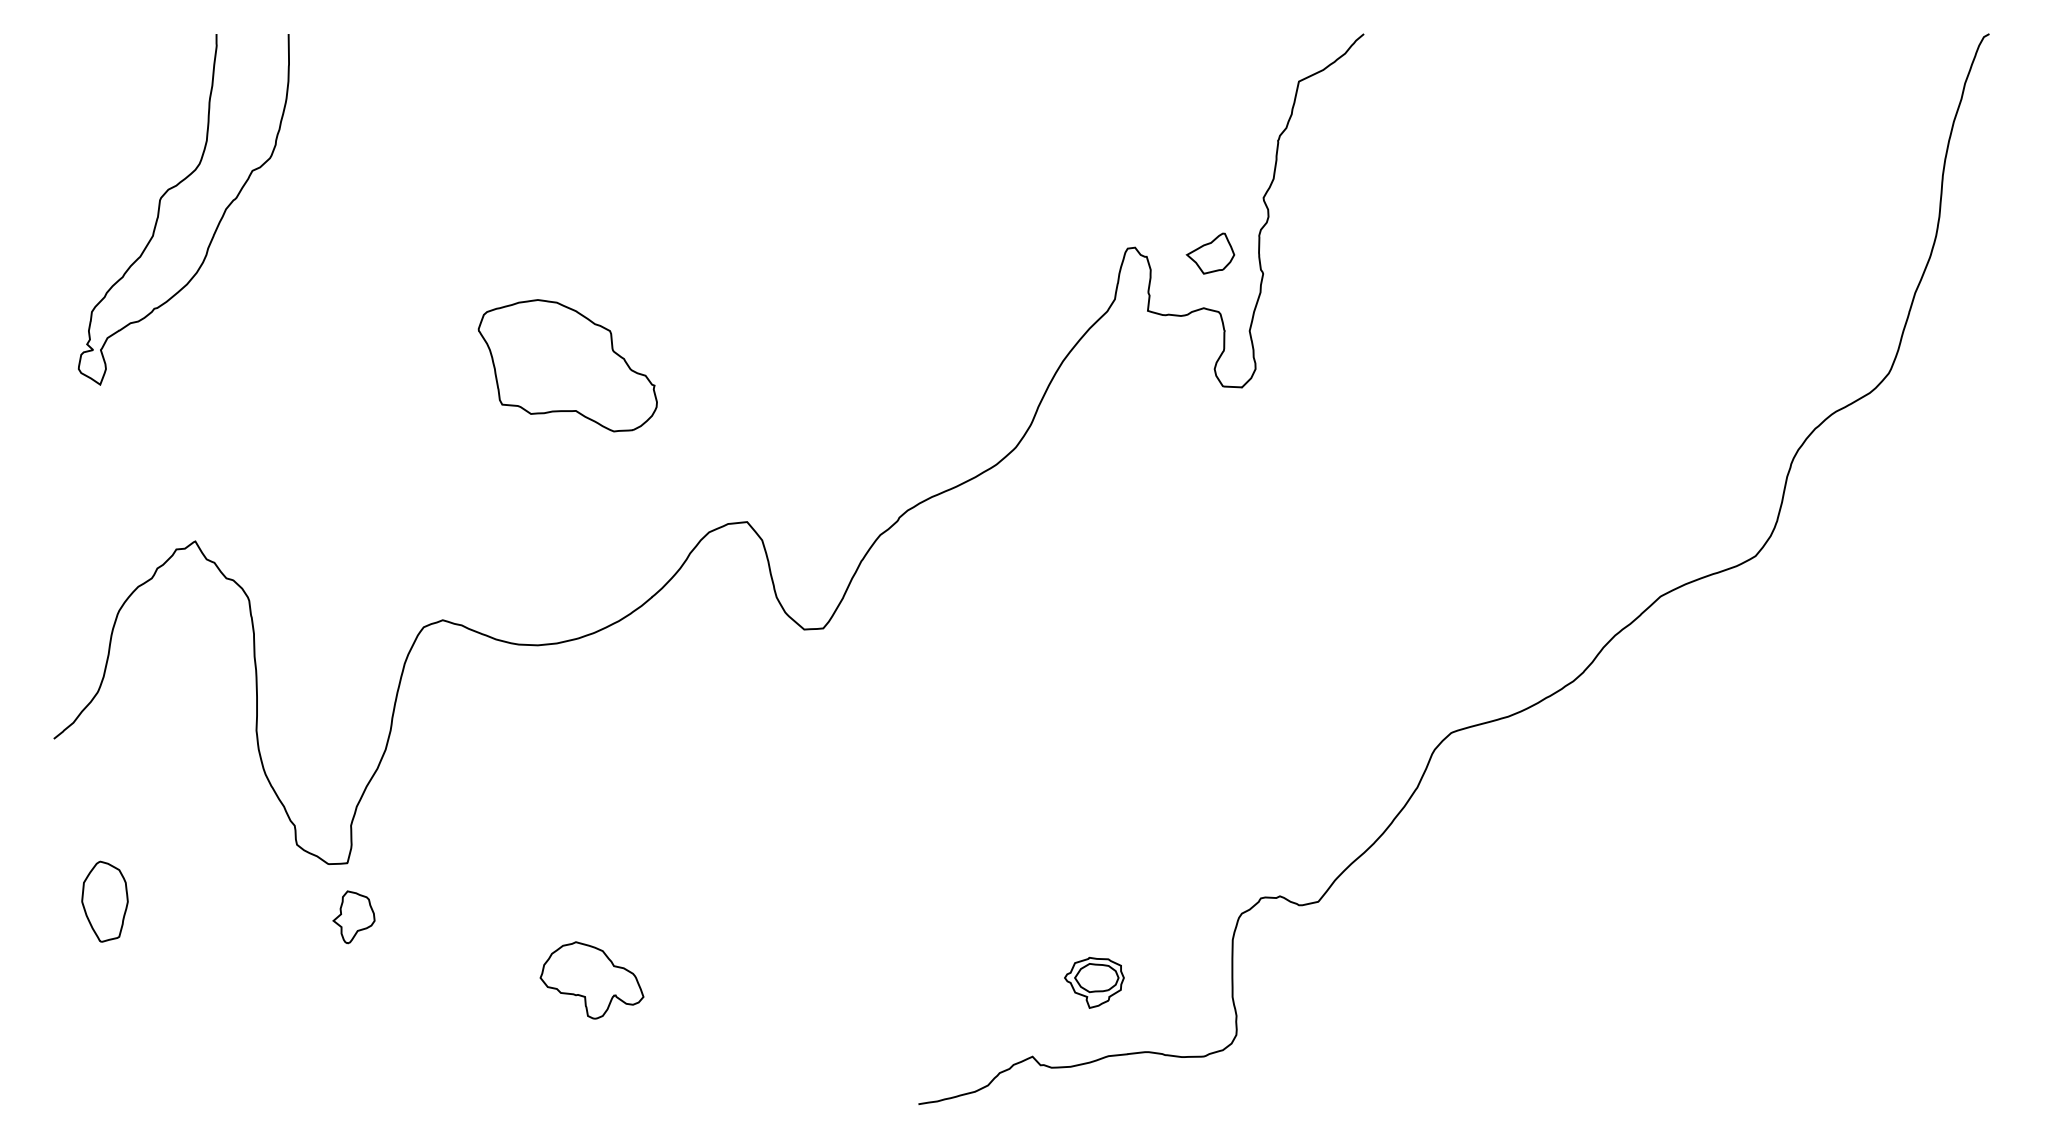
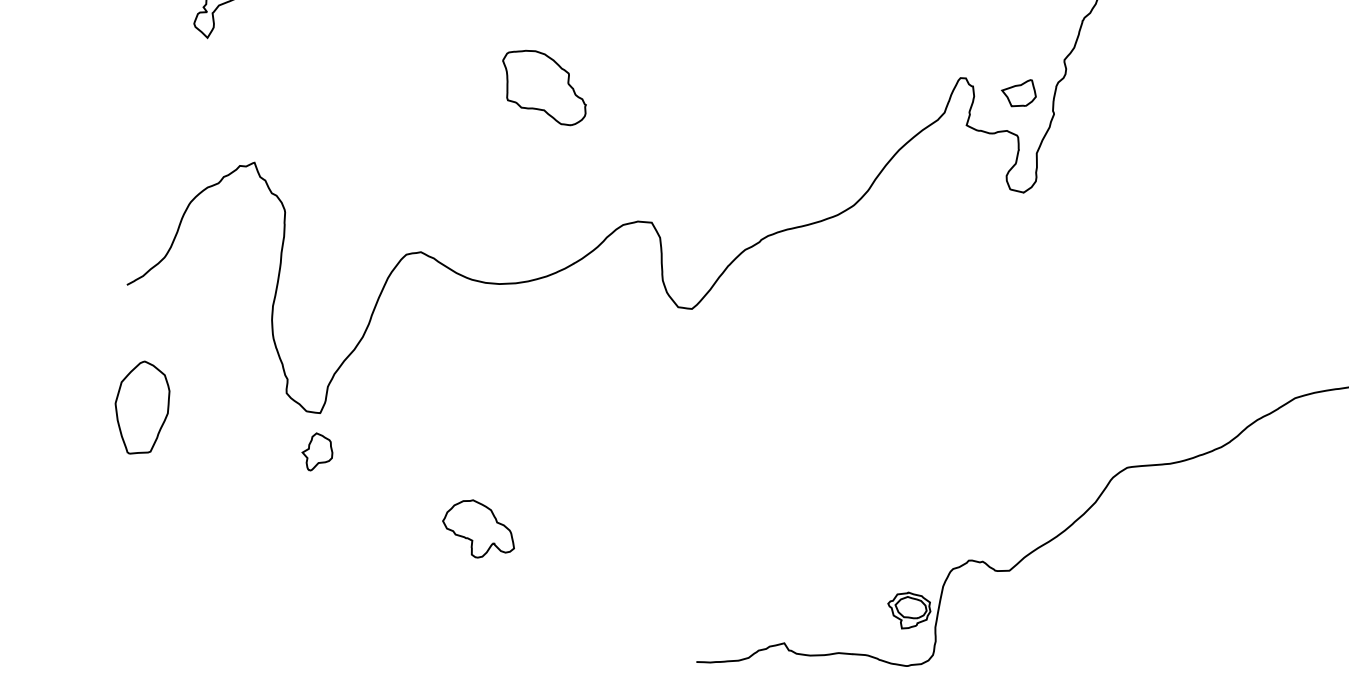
part: (567, 365) -> (544, 86), size x0.7
part: (104, 901) -> (141, 408), size x1.6
part: (1094, 982) -> (908, 610), moved

